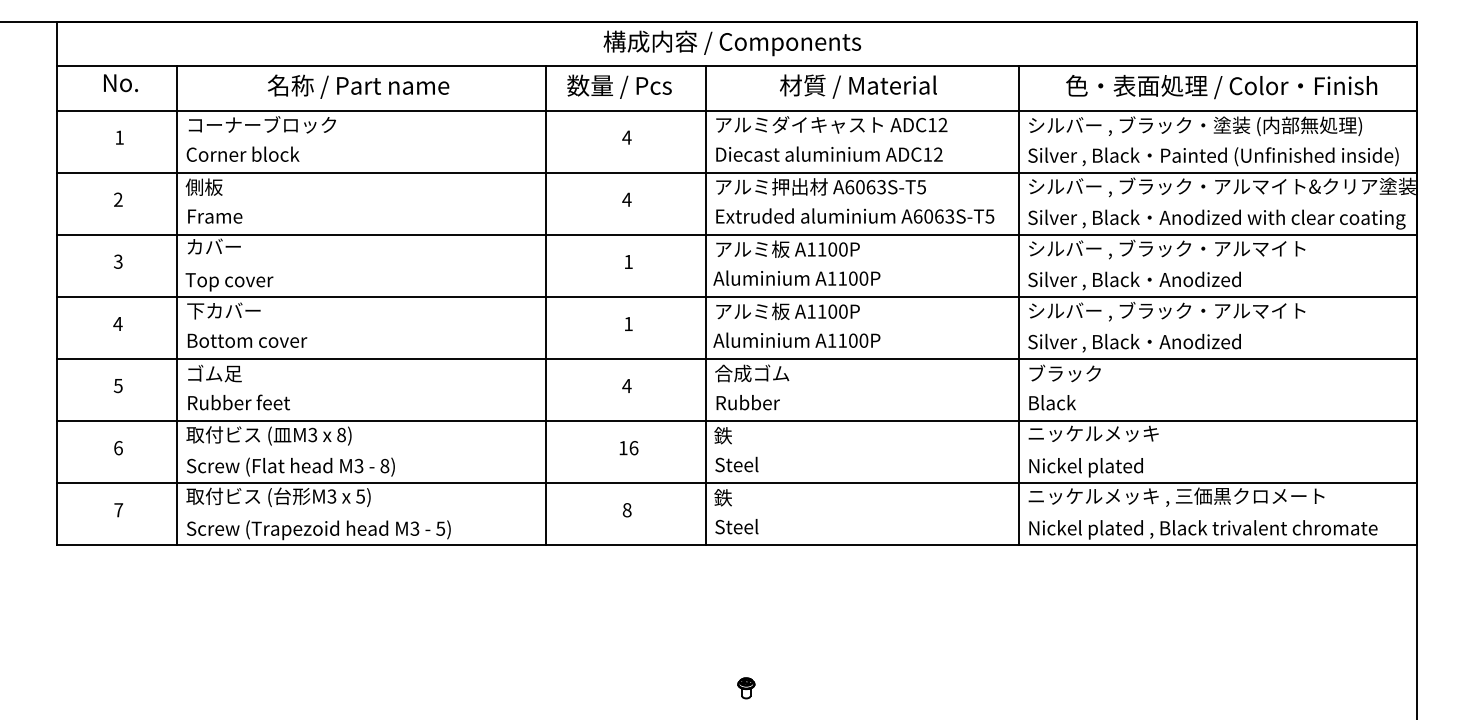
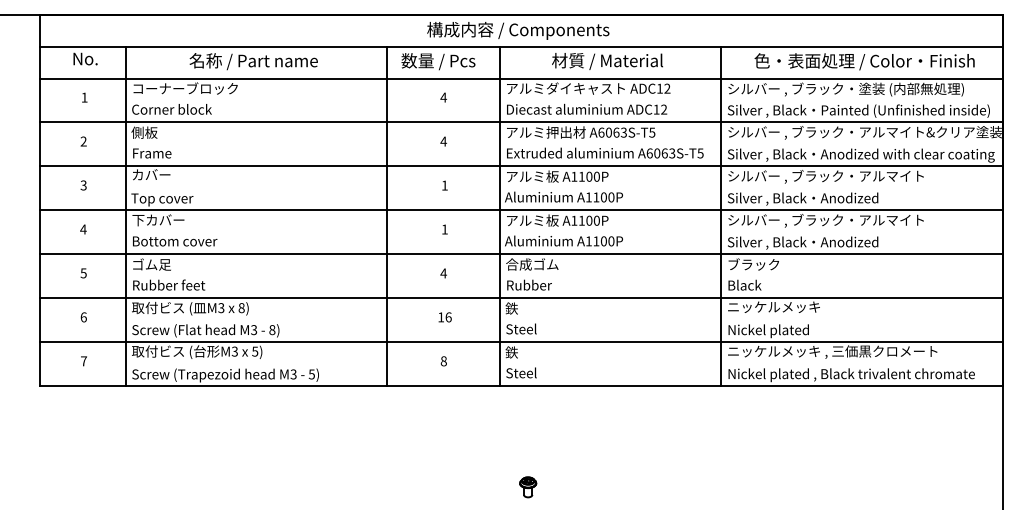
part: (746, 688) -> (528, 487), size x1.4

